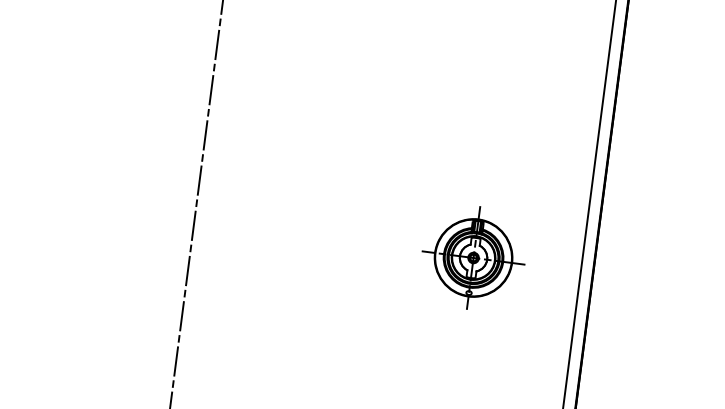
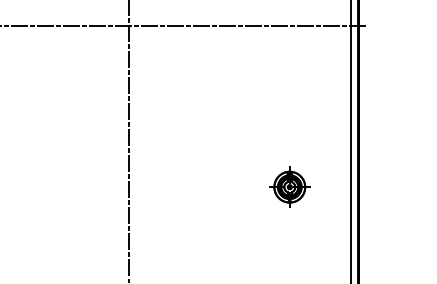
part: (473, 256) -> (289, 186), size x0.7

